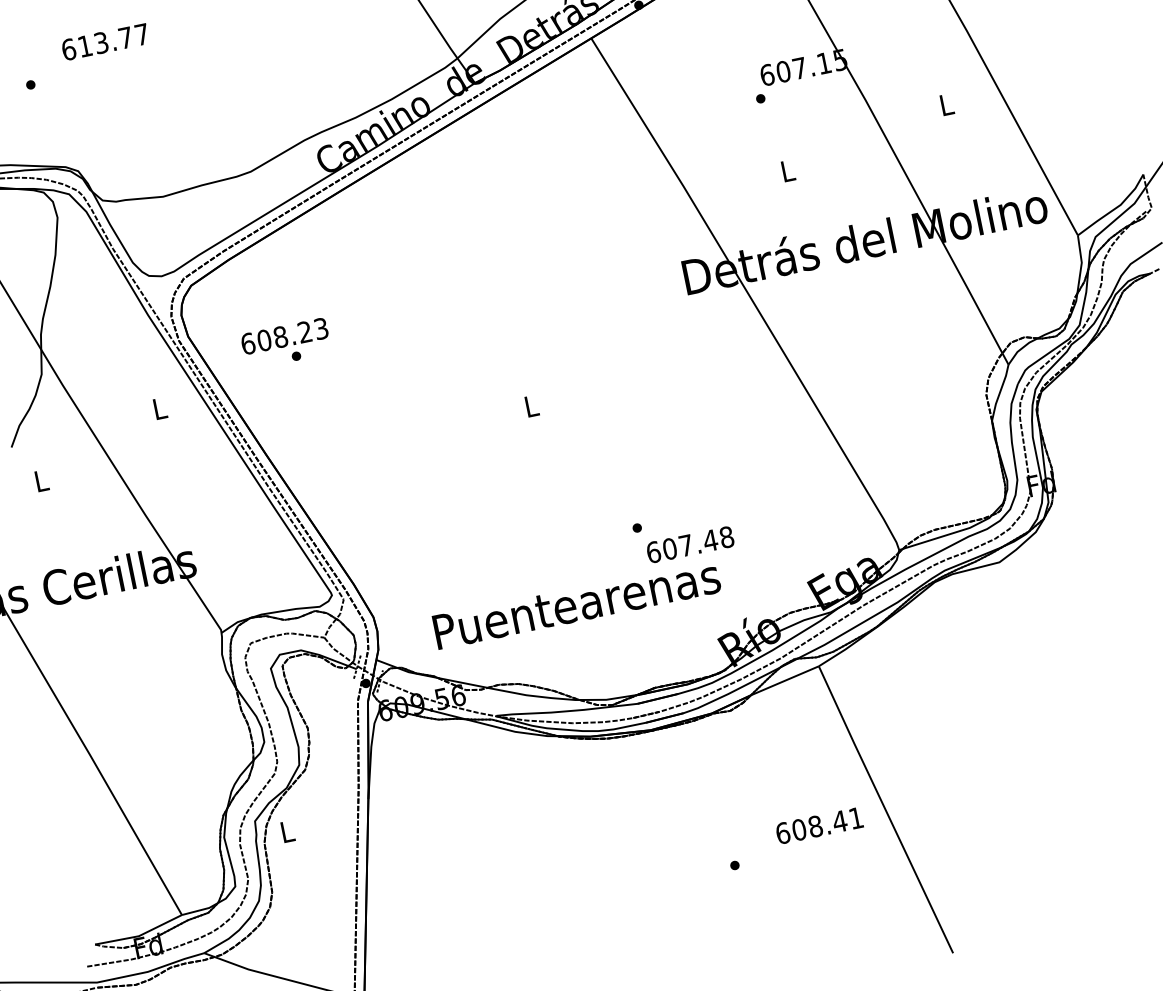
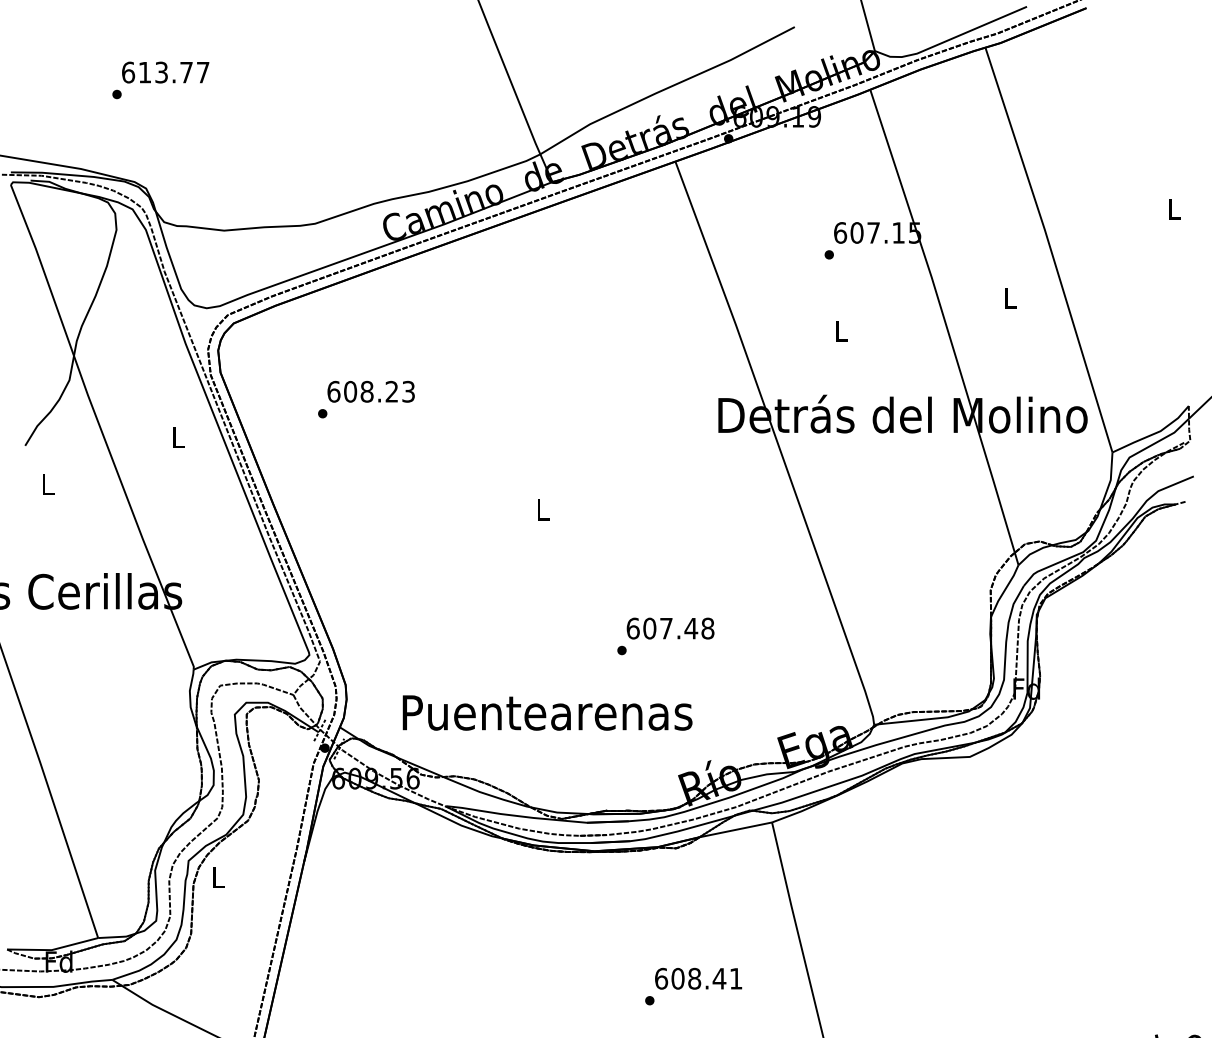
text: (105, 42) -> (165, 72), moved
text: (283, 336) -> (370, 391), moved
text: (690, 544) -> (670, 628), moved
text: (819, 825) -> (698, 978), moved

